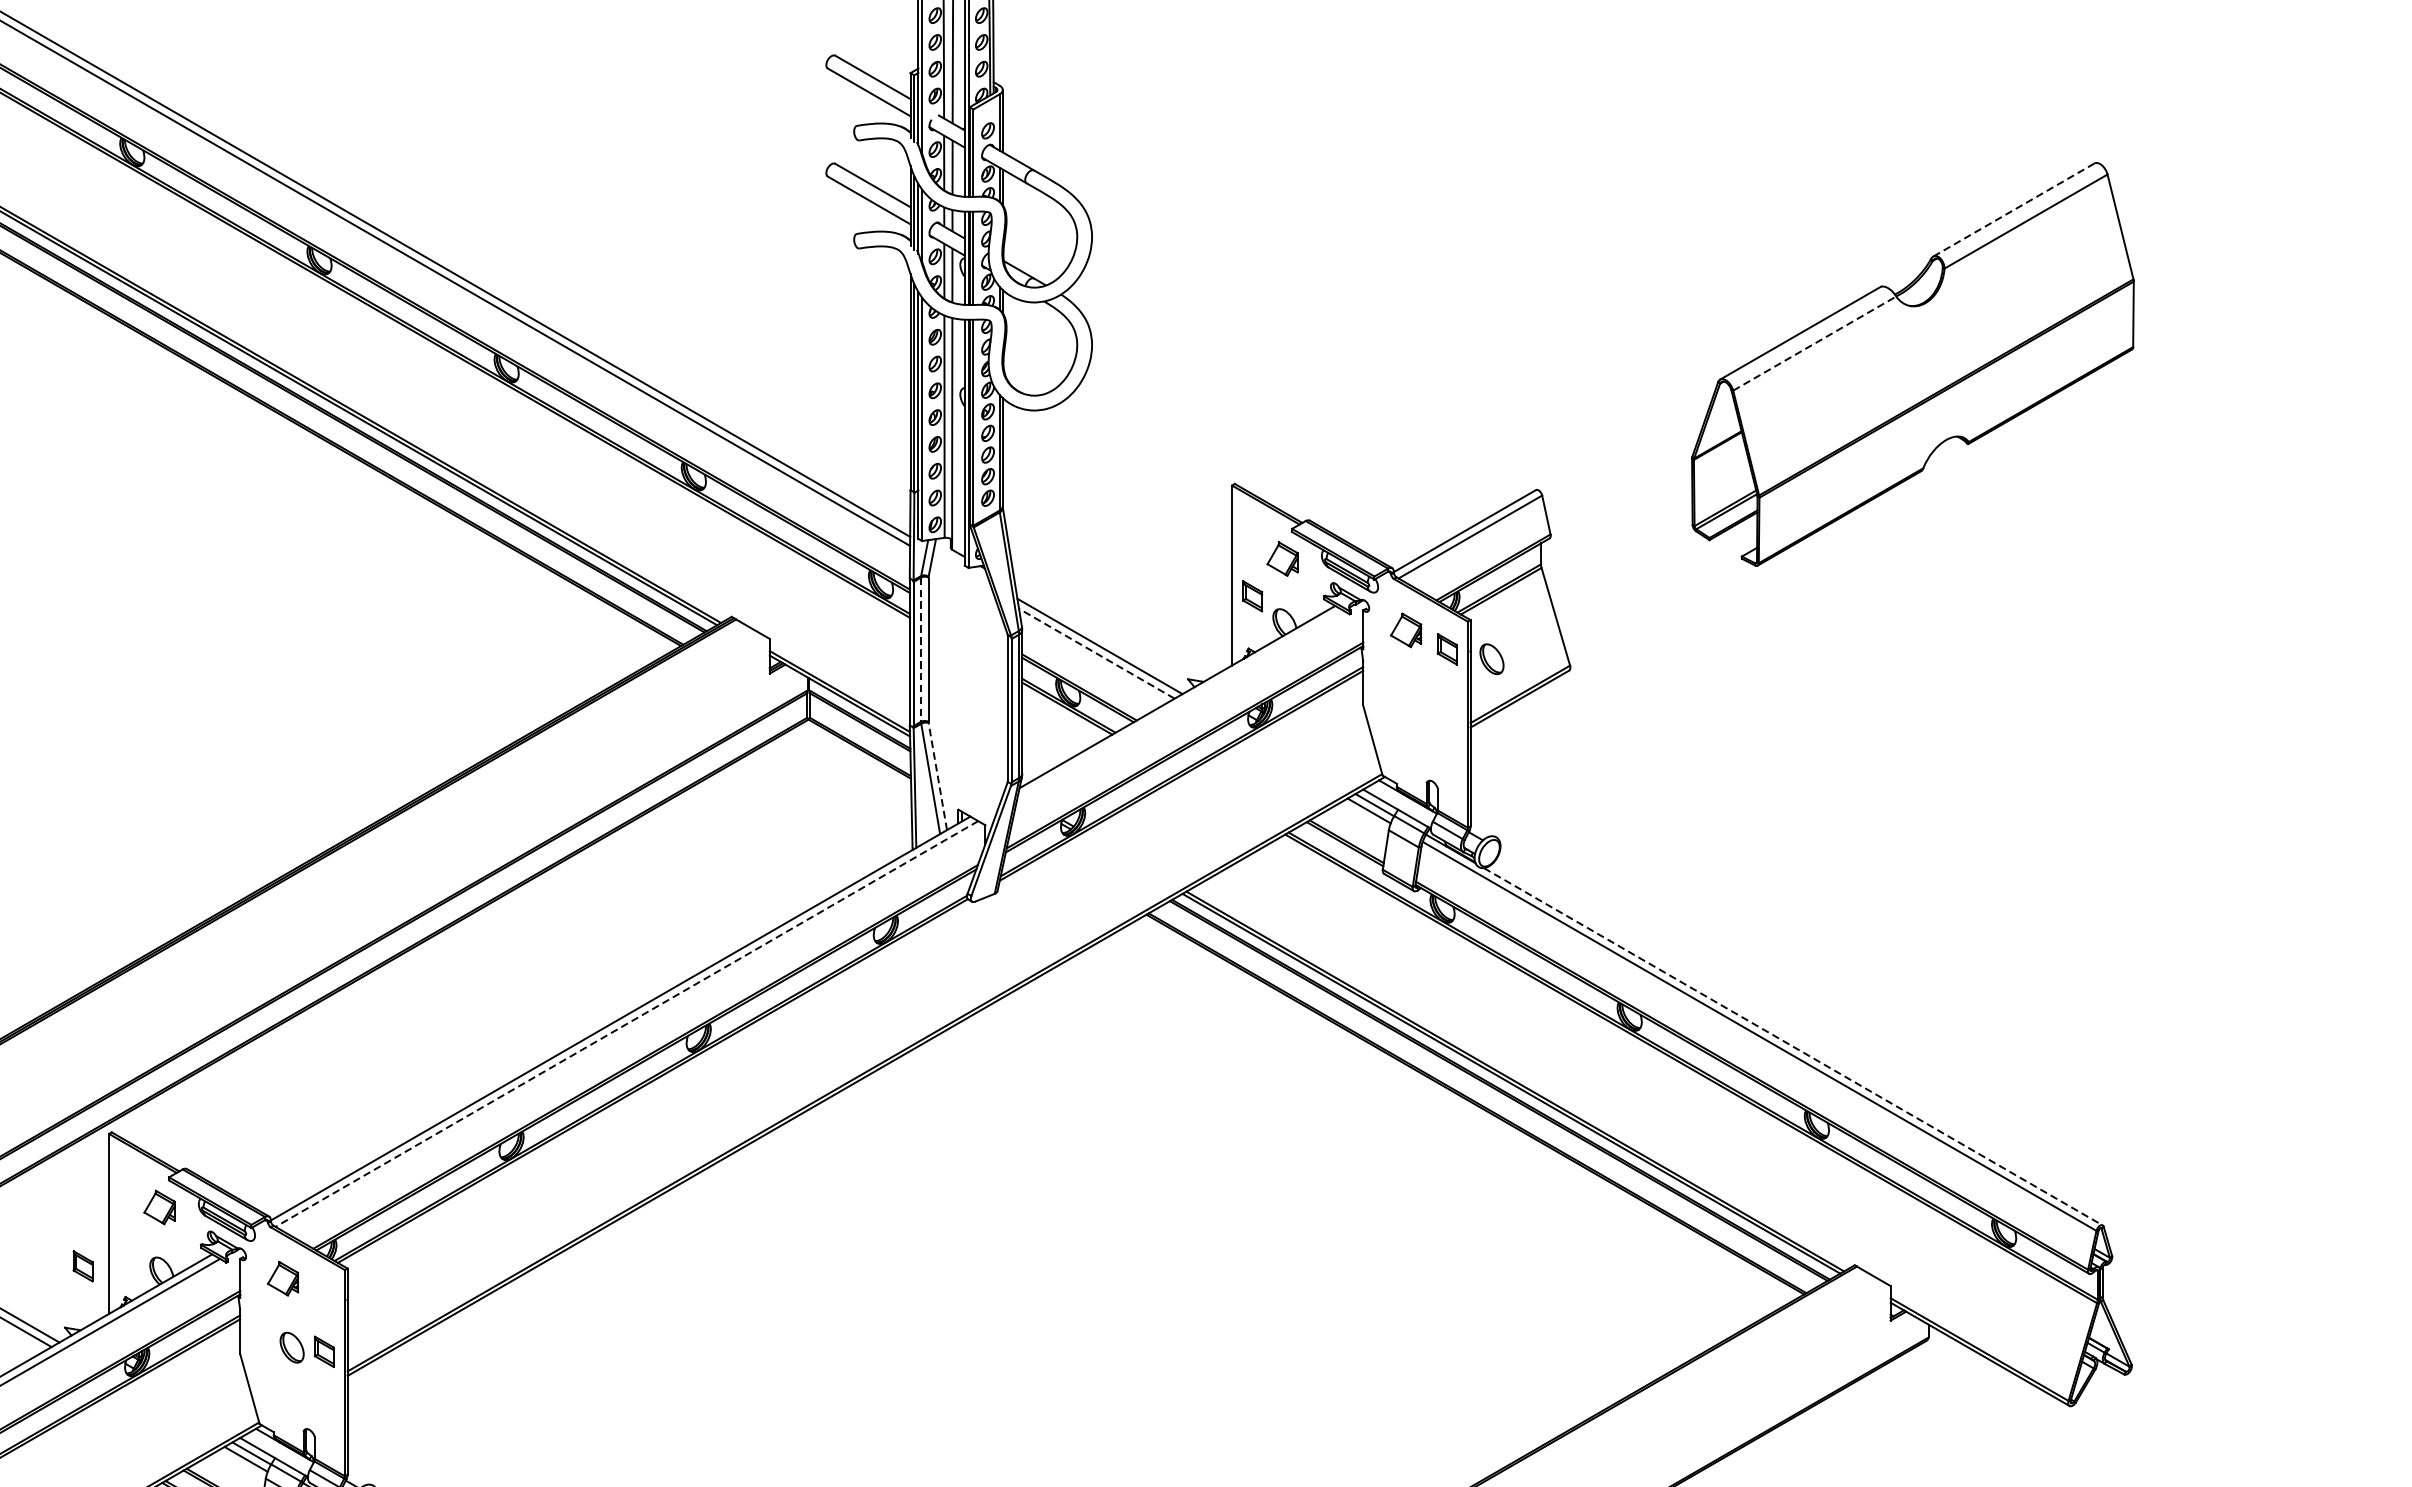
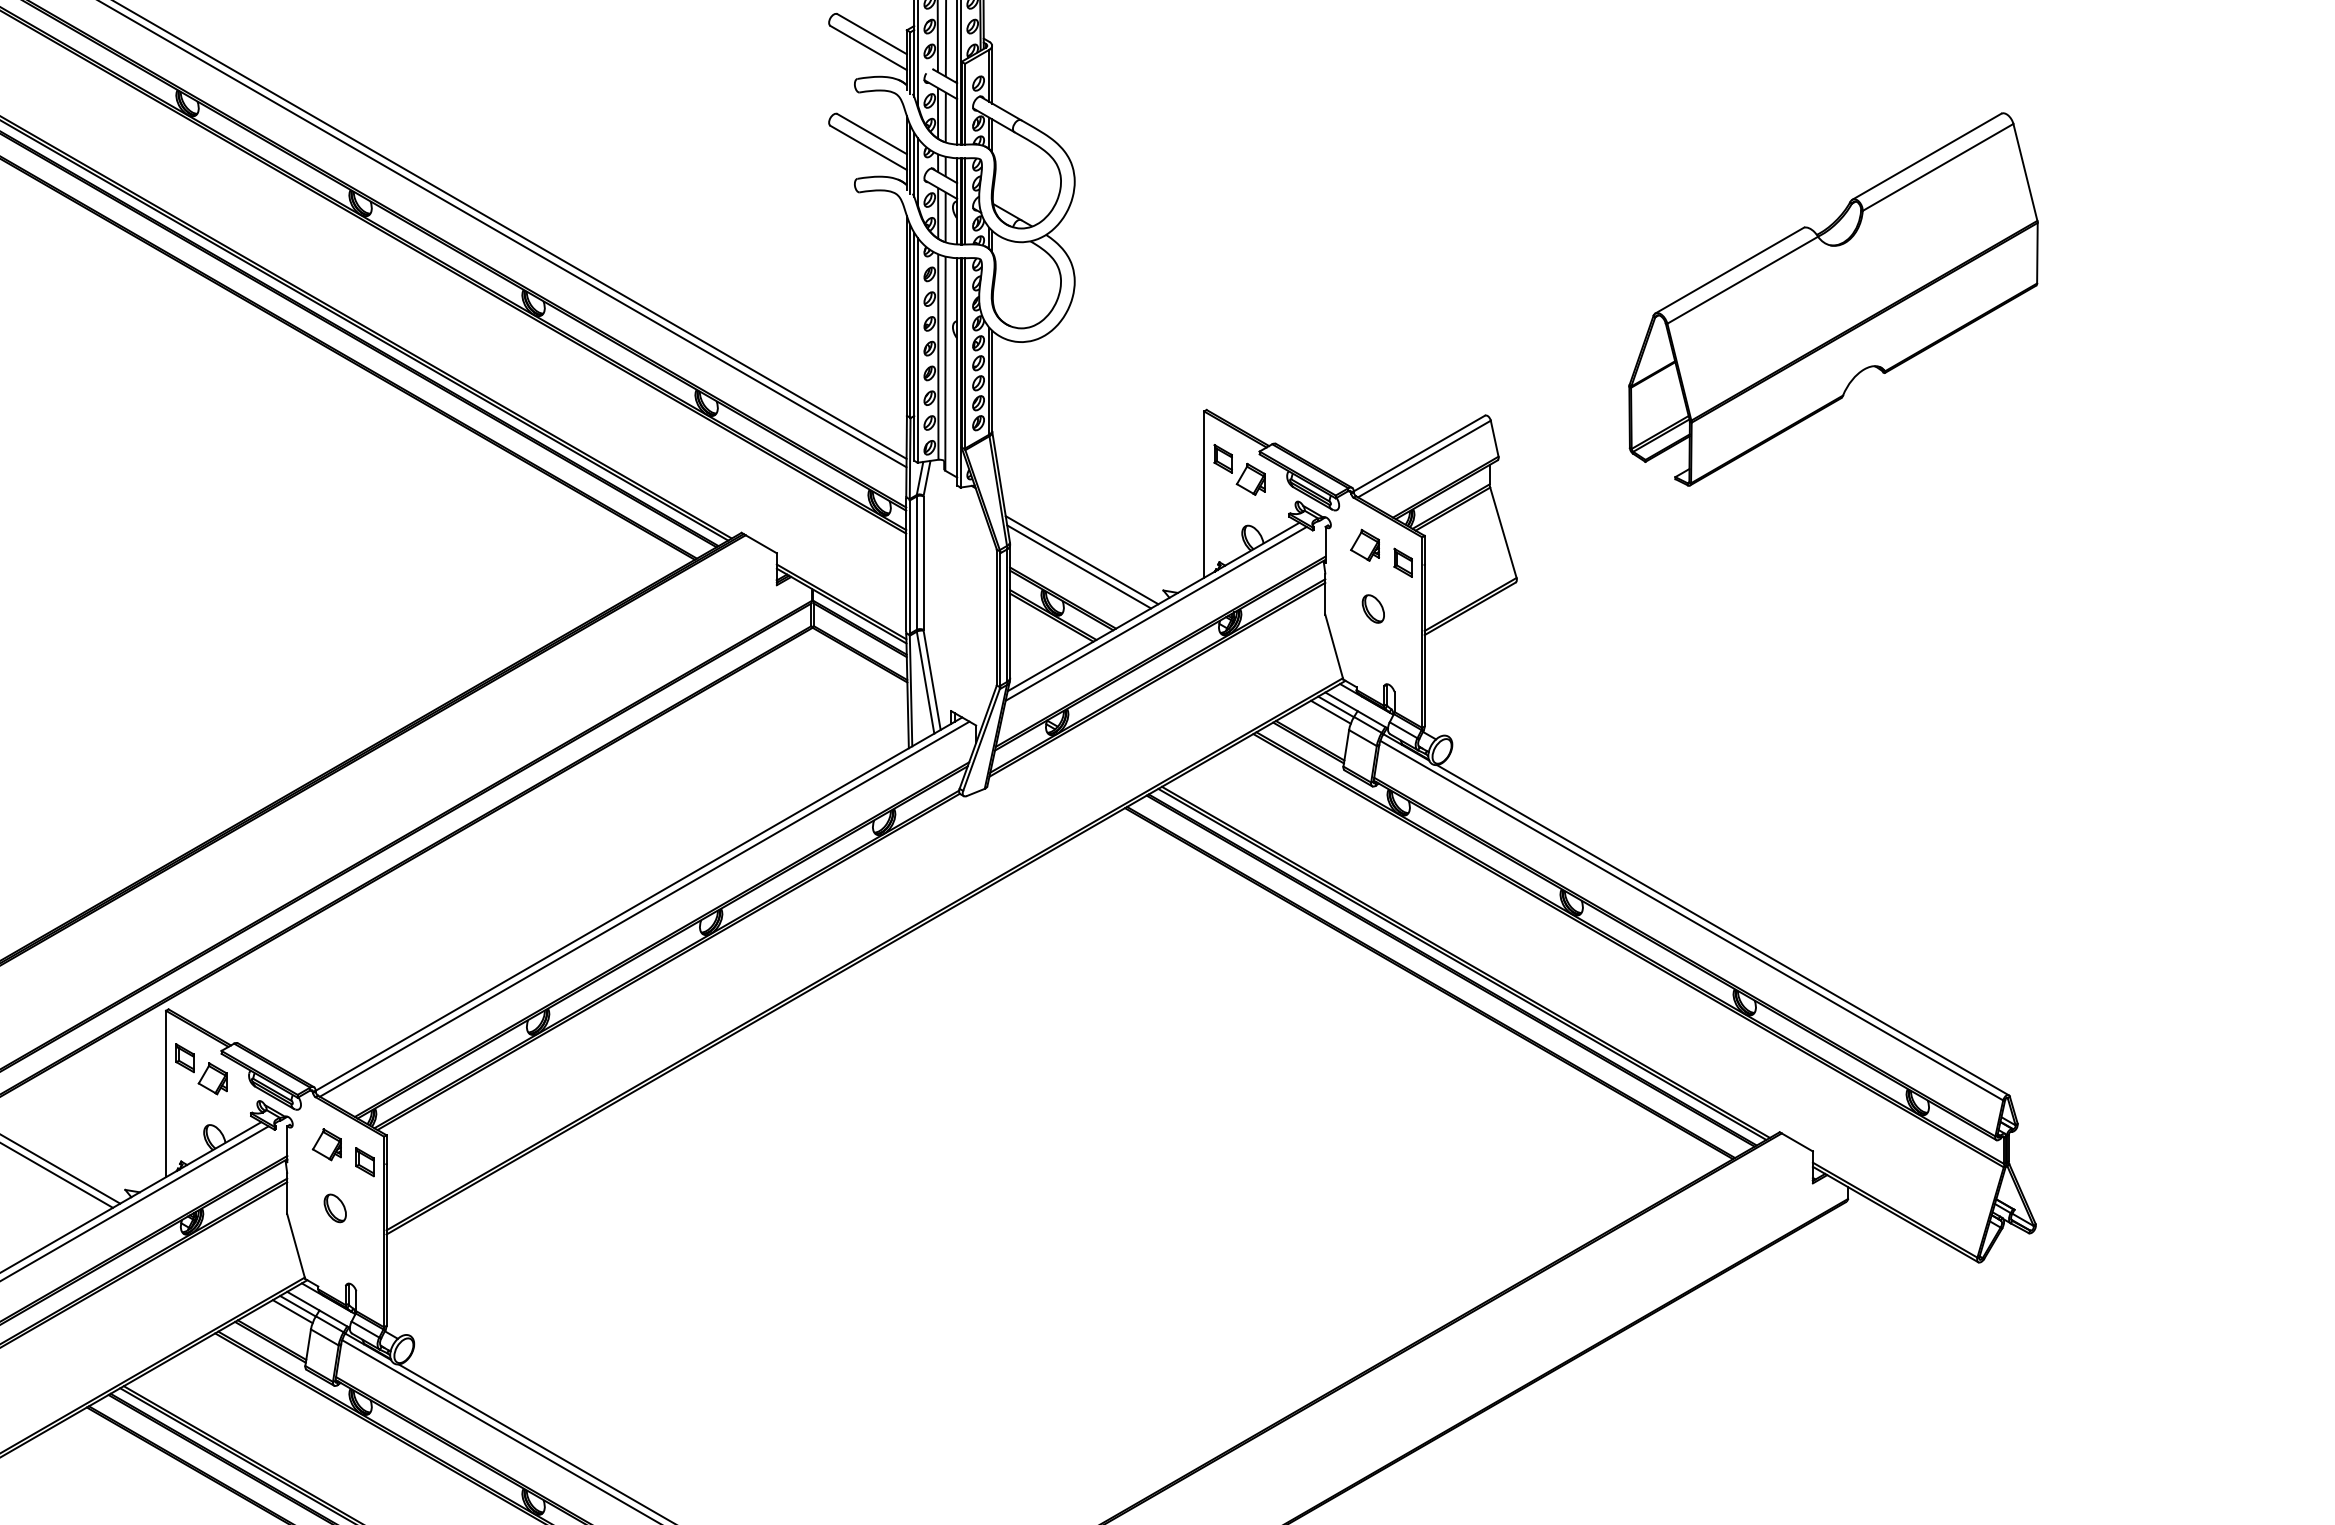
line: (2013, 209) -> (1926, 156), dashed -> solid
line: (1814, 343) -> (1742, 280), dashed -> solid
part: (1251, 595) -> (1222, 458), moved
line: (920, 650) -> (916, 563), dashed -> solid
line: (1096, 653) -> (1078, 566), dashed -> solid
part: (1491, 658) -> (1372, 608), moved
line: (1179, 704) -> (1155, 613), added
line: (938, 775) -> (932, 679), dashed -> solid
line: (626, 1024) -> (644, 909), dashed -> solid
line: (1793, 1047) -> (1723, 930), dashed -> solid
part: (82, 1265) -> (184, 1057), moved
part: (323, 1352) -> (364, 1162), moved

